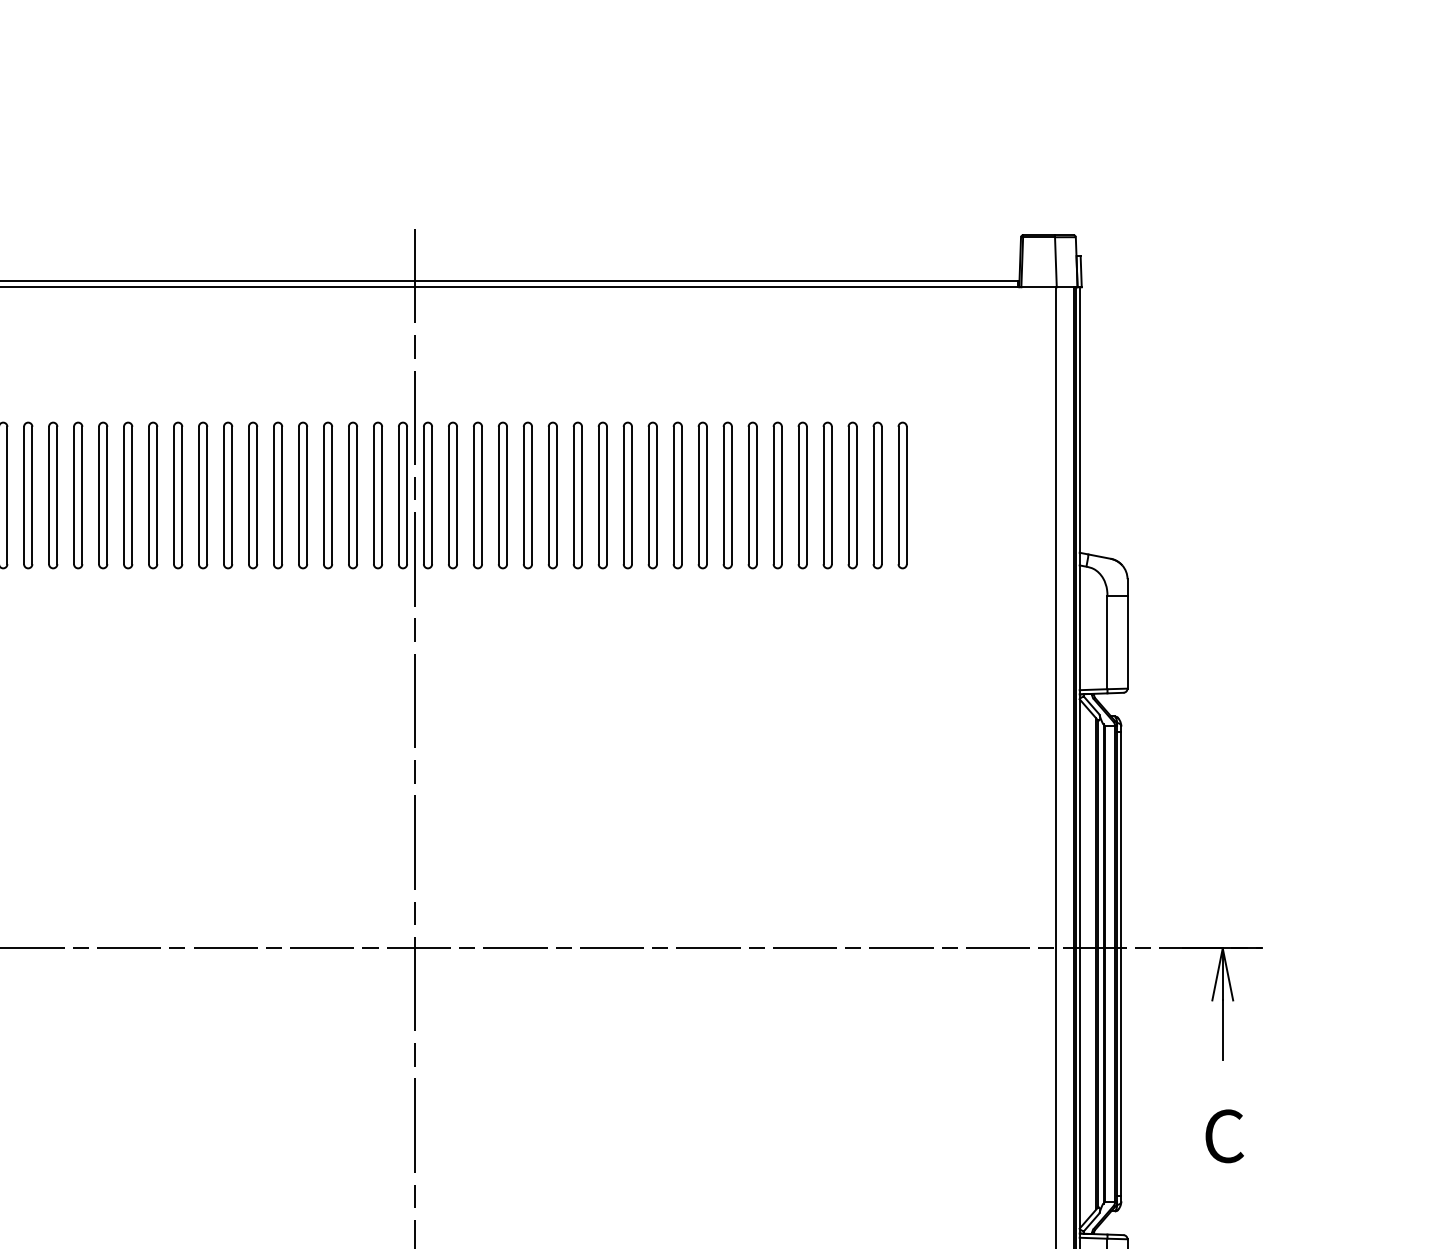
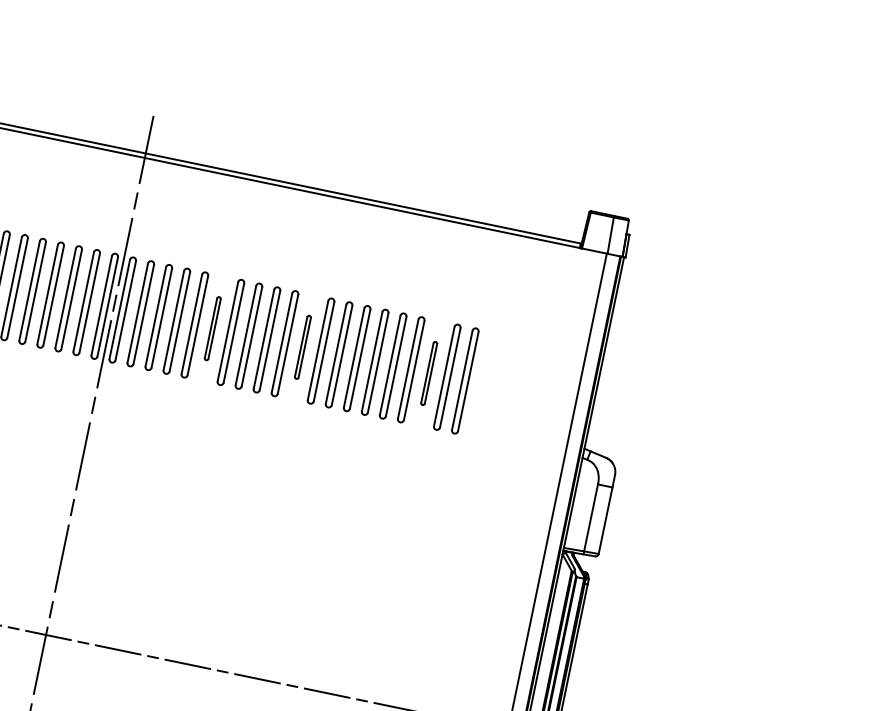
part: (552, 495) -> (212, 328), size x0.6
part: (677, 495) -> (302, 347), size x0.6
part: (852, 495) -> (429, 373), size x0.6

